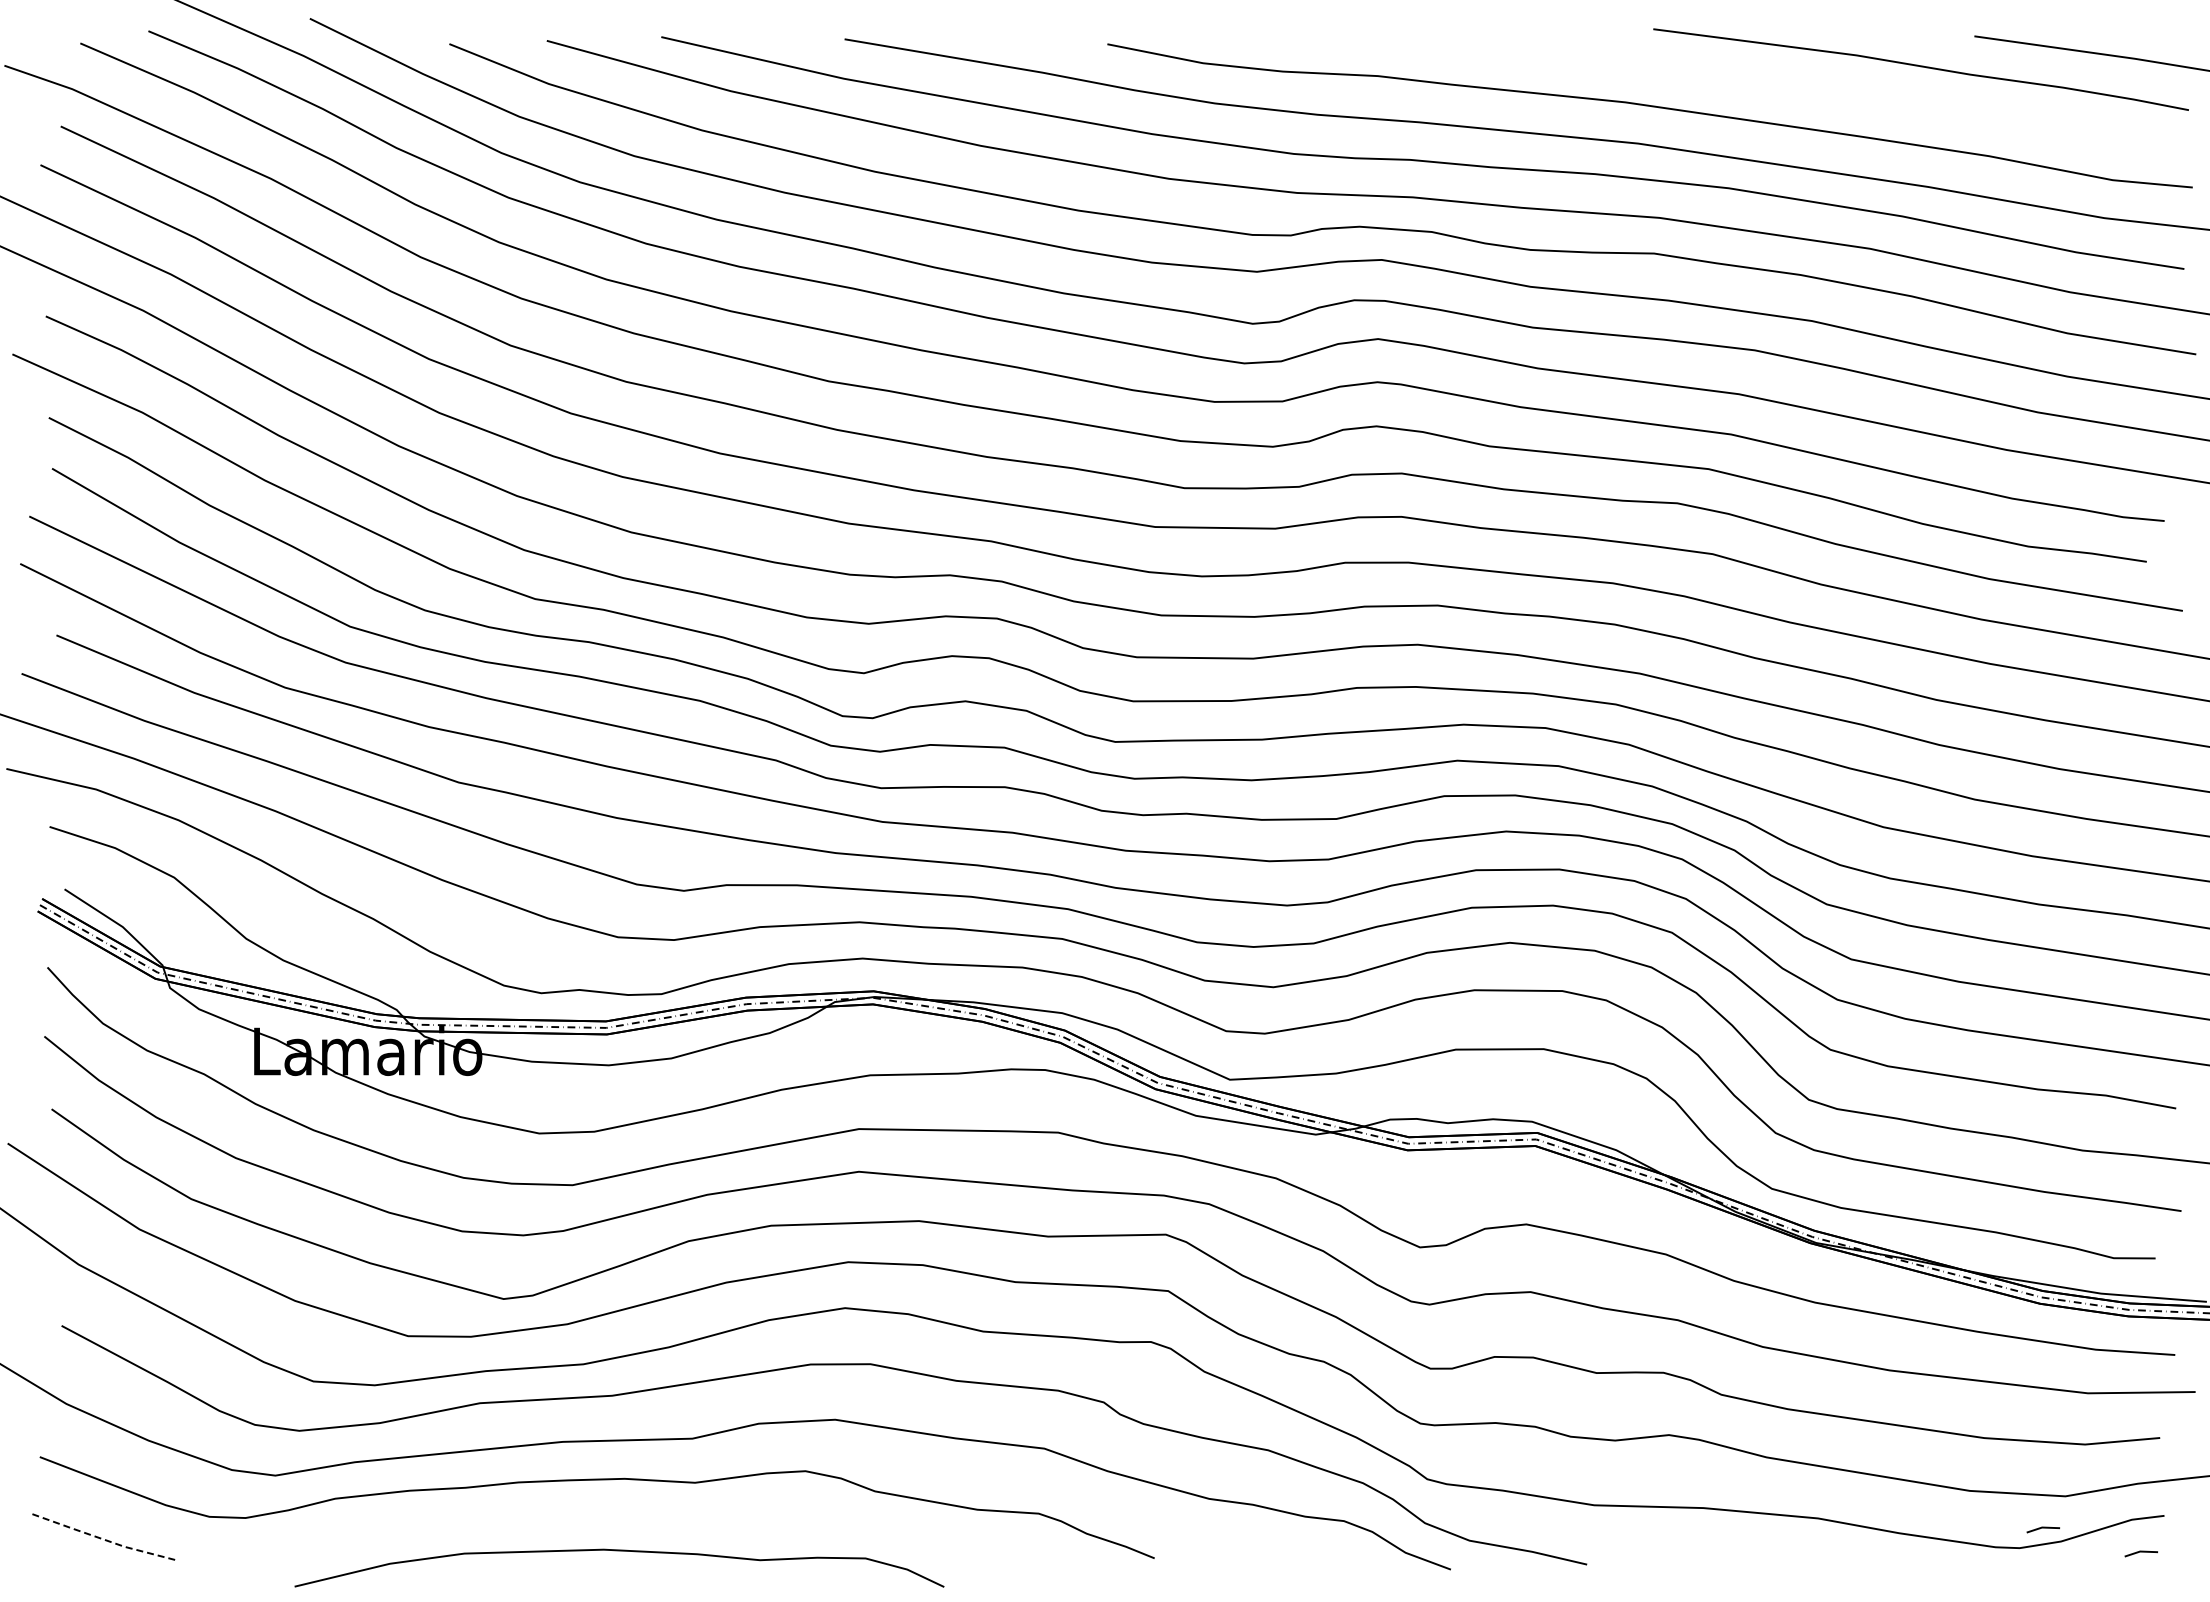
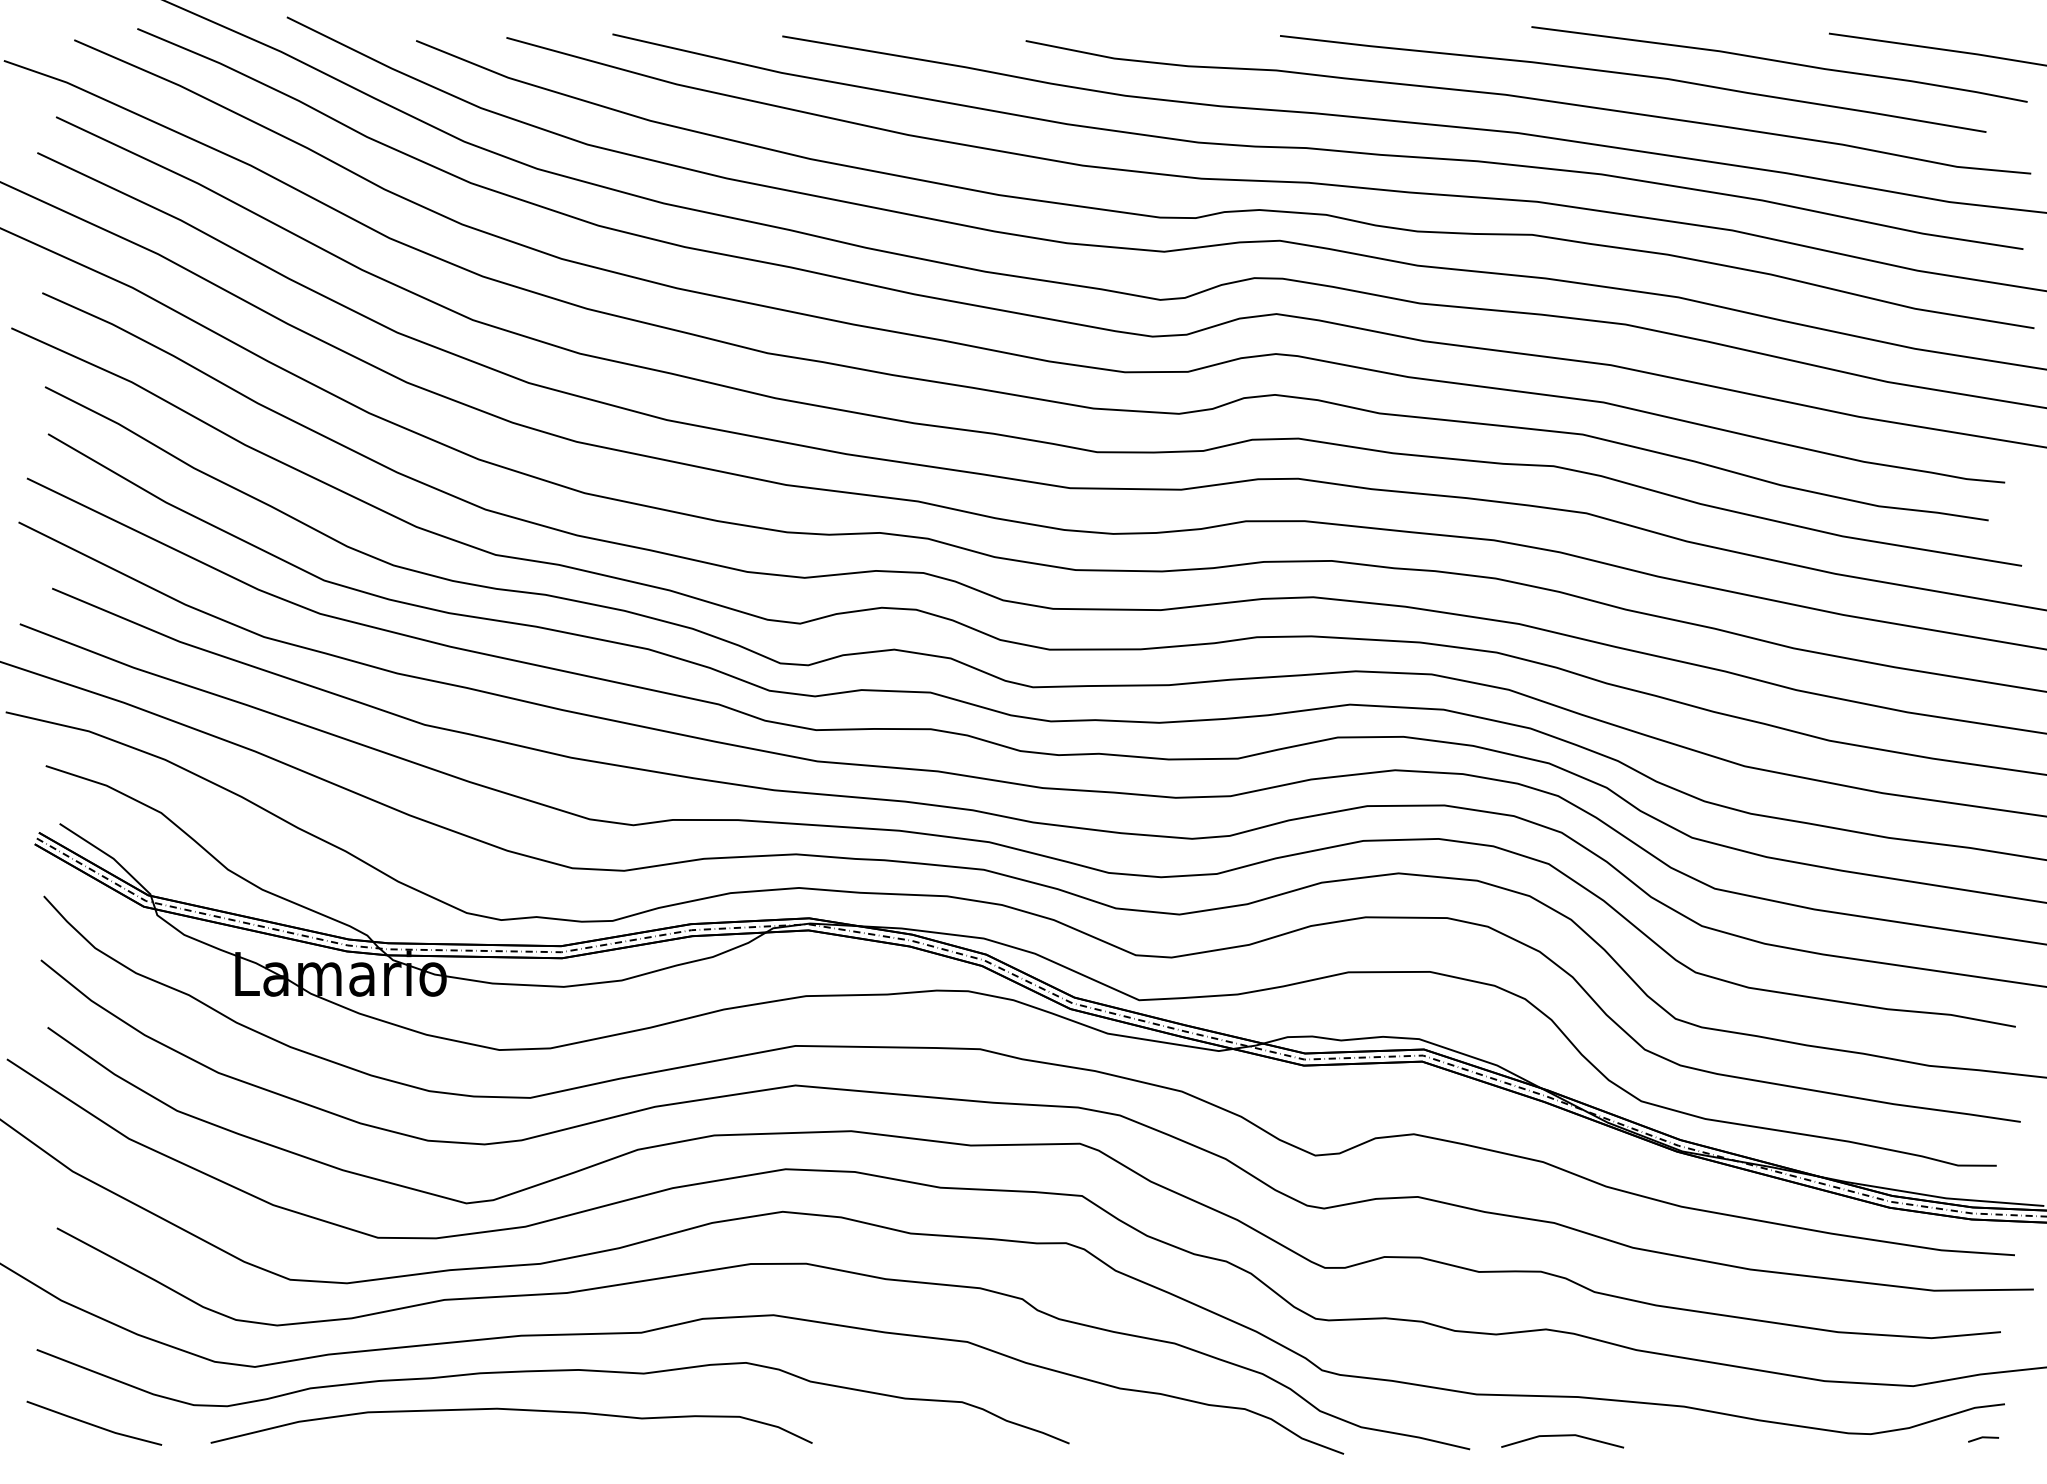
curve: (1762, 81) -> (1632, 75), added
line: (2042, 1528) -> (1892, 1415), removed
line: (101, 1538) -> (93, 1425), dashed -> solid
line: (1686, 1550) -> (1562, 1436), added
curve: (619, 1551) -> (511, 1410), moved

